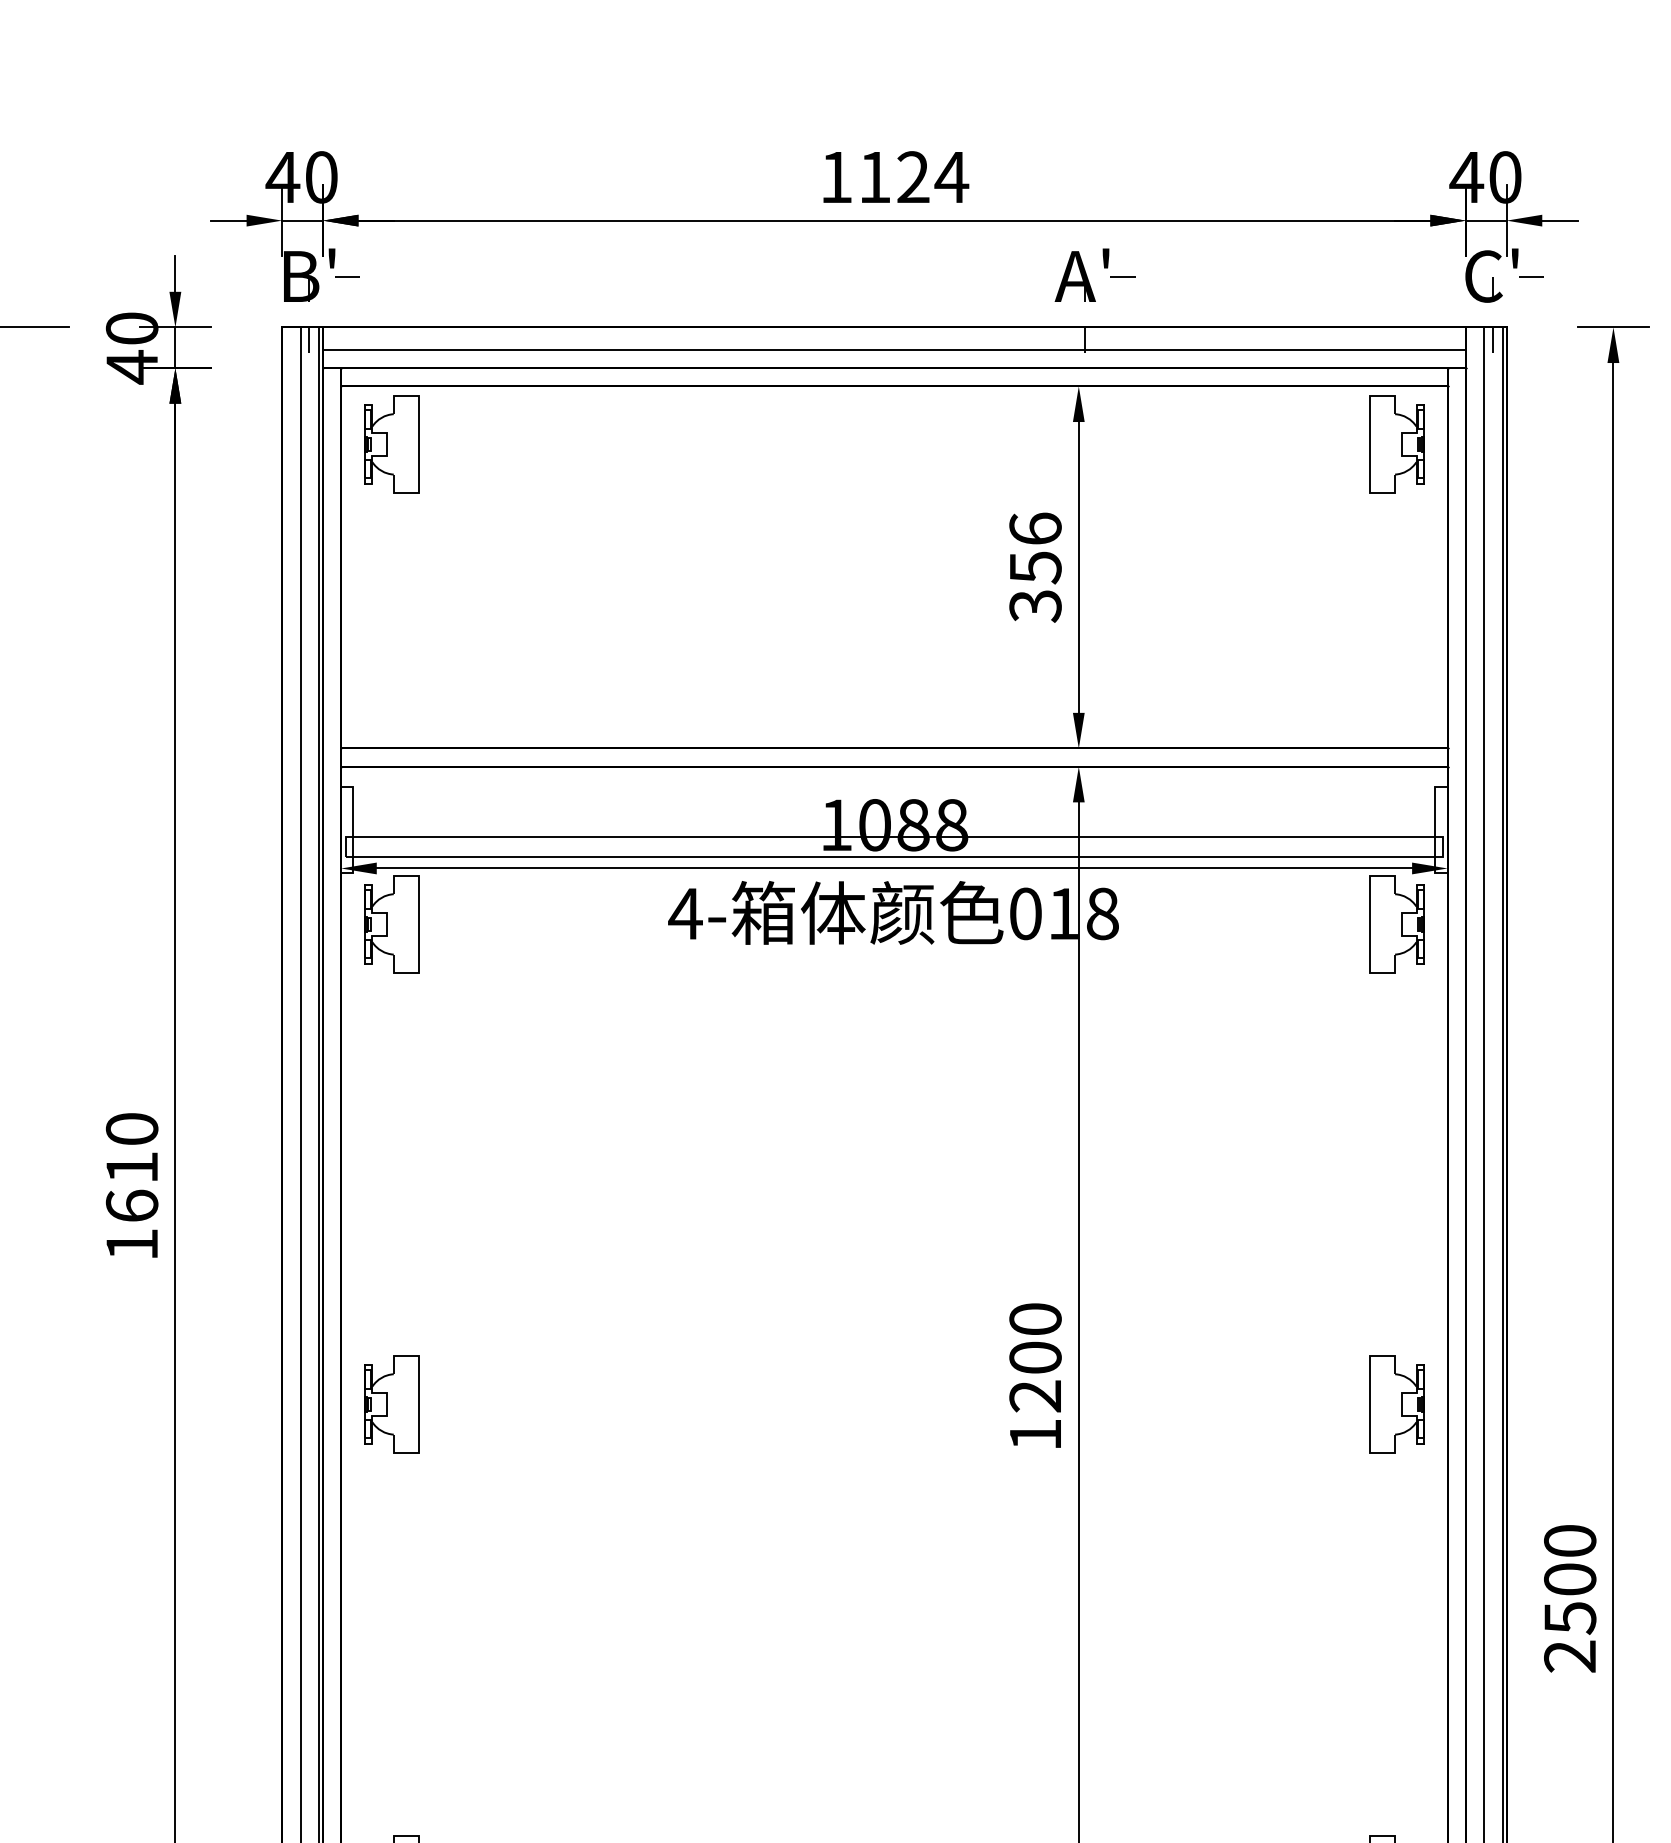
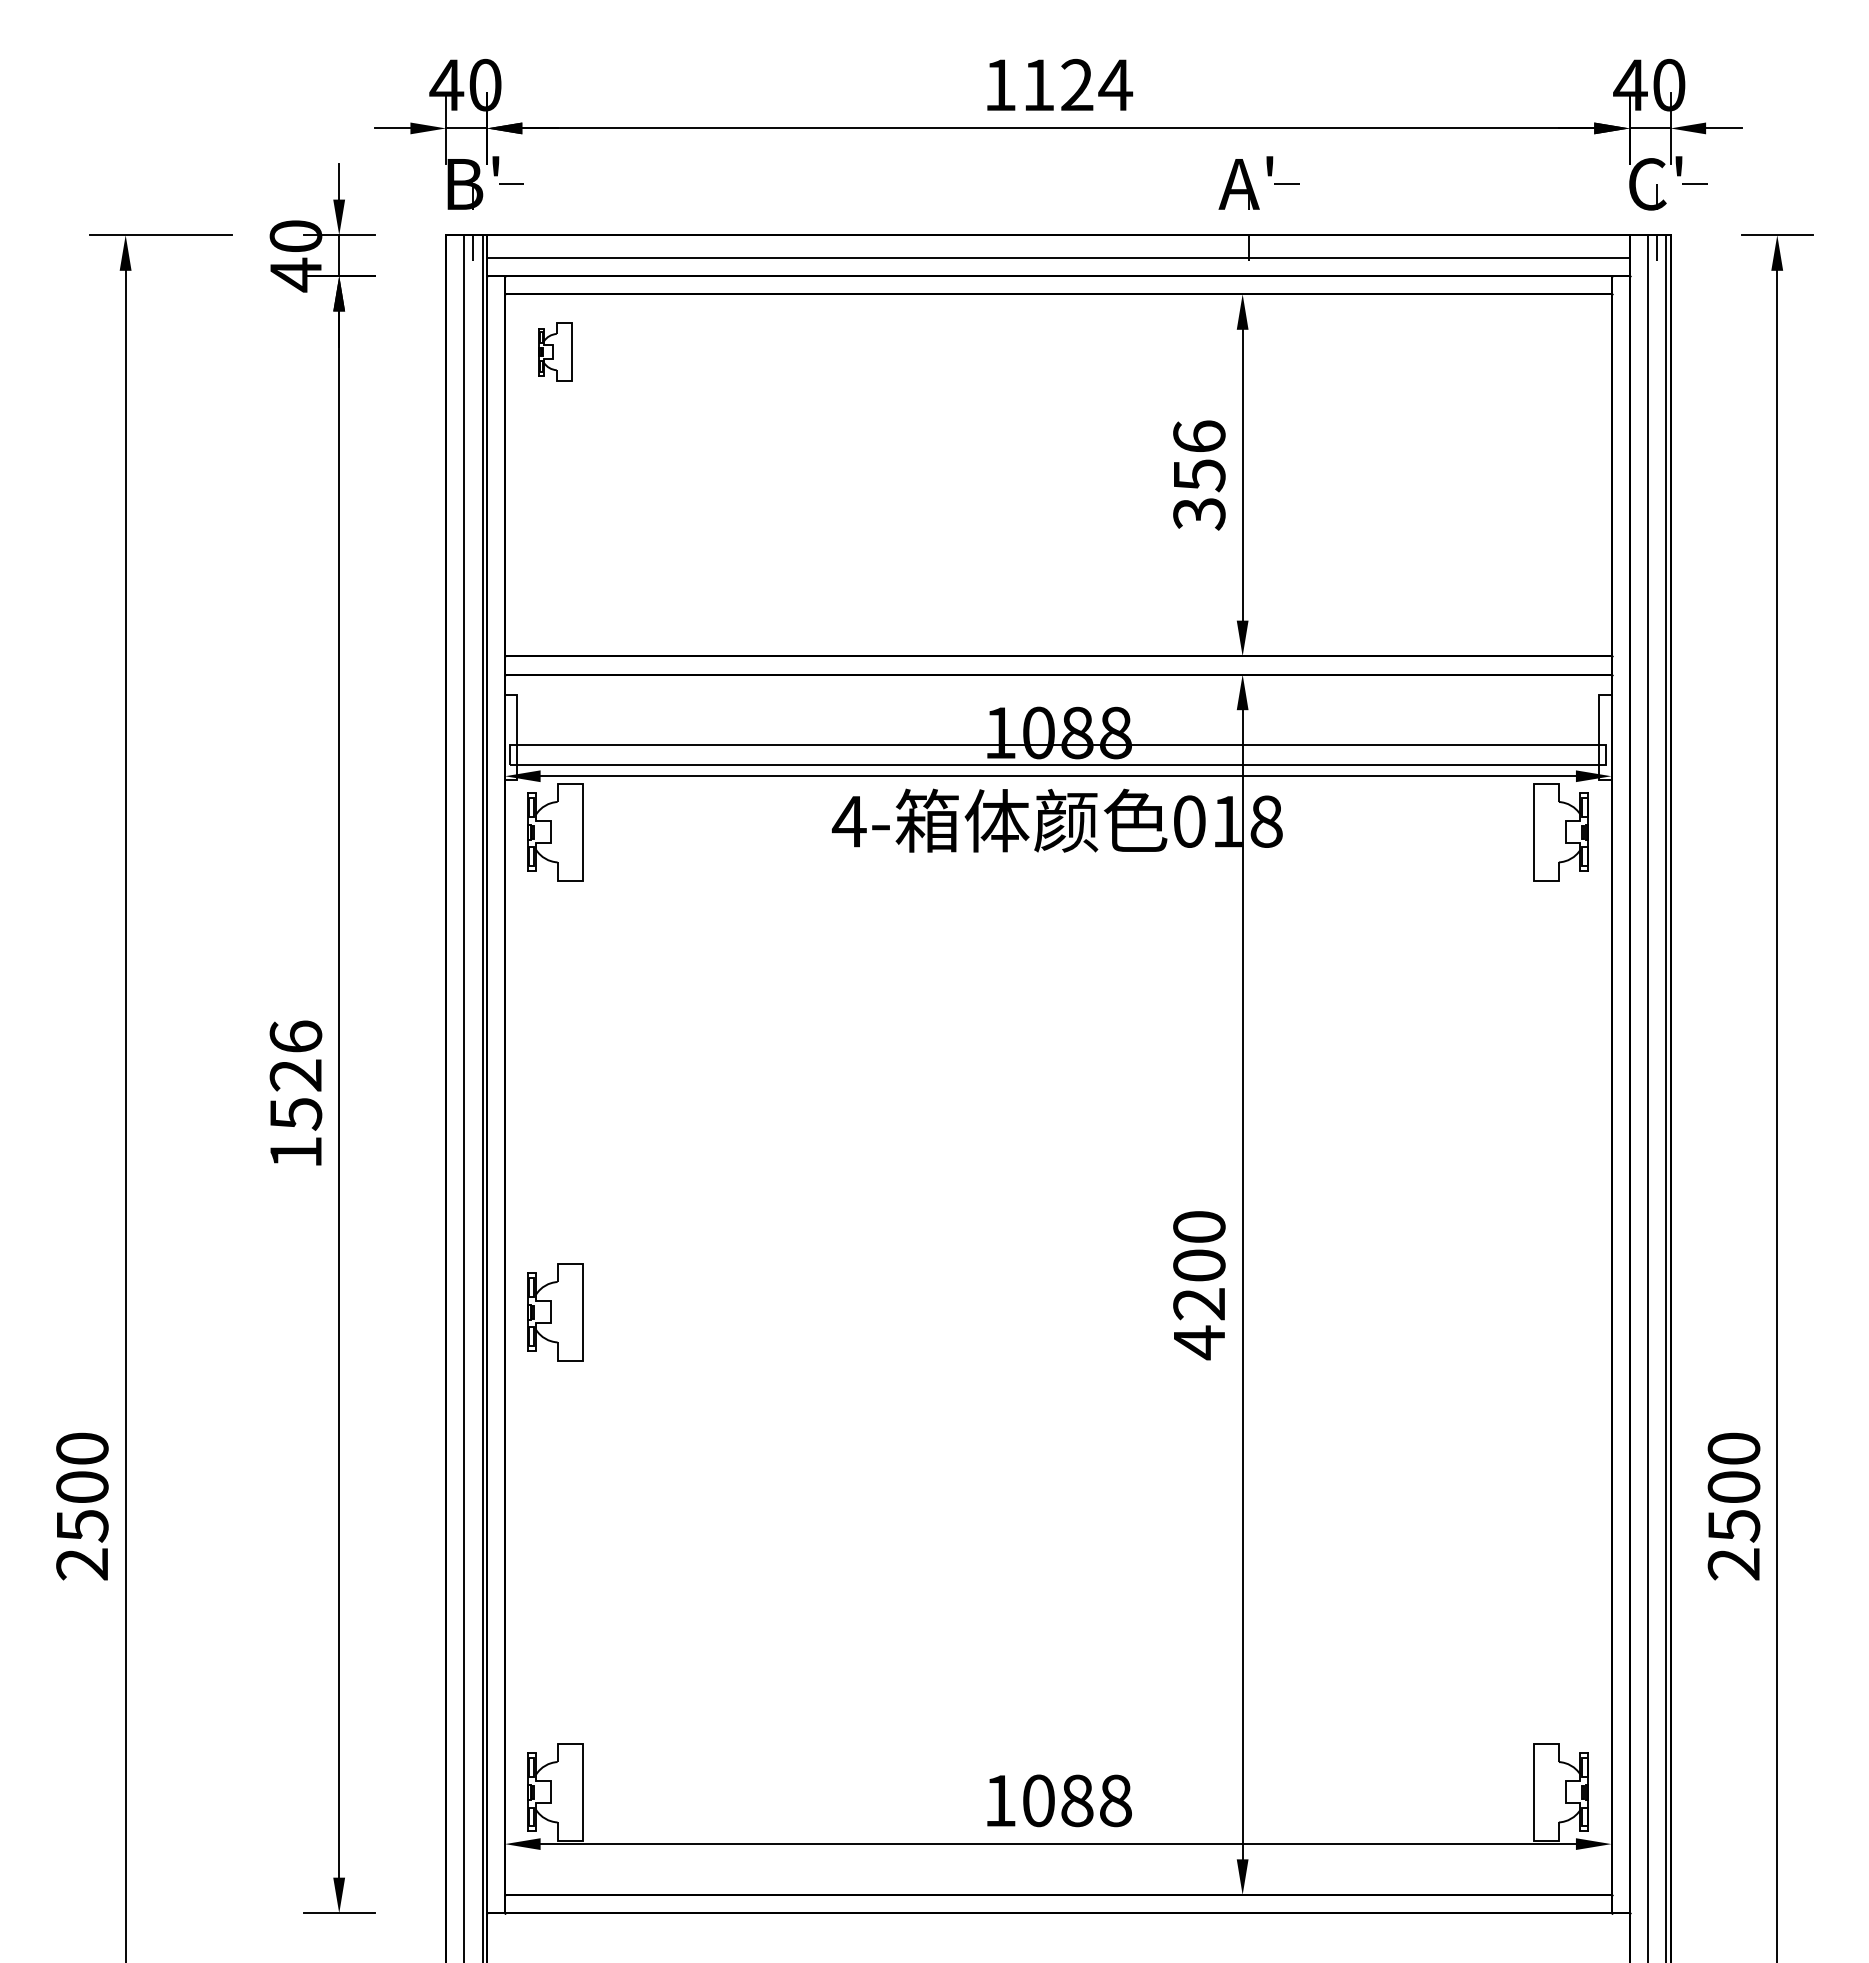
part: (391, 443) -> (555, 351), size x0.6
part: (1396, 443) -> (1560, 351), removed
text: (131, 1167) -> (295, 1075), 1610 -> 1526
part: (1396, 1404) -> (1560, 1312), removed
text: (1035, 1434) -> (1199, 1342), 1200 -> 4200

